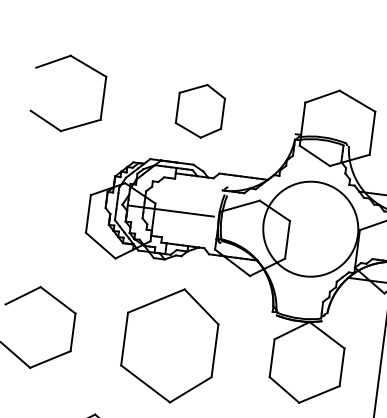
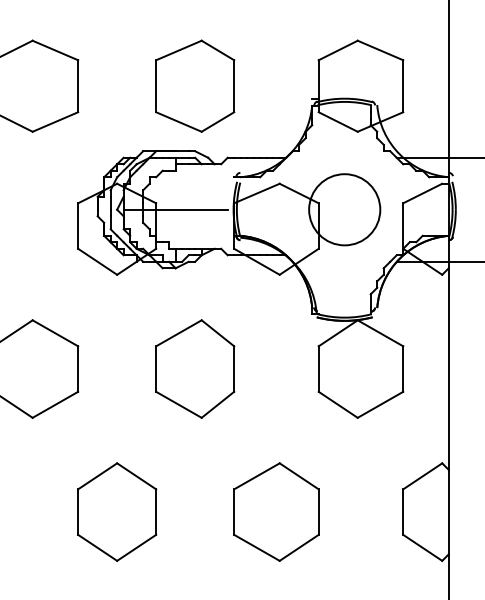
part: (200, 110) -> (195, 85), size x1.43
circle: (310, 228) -> (344, 209), size x0.62
part: (170, 344) -> (195, 368), size x0.71

